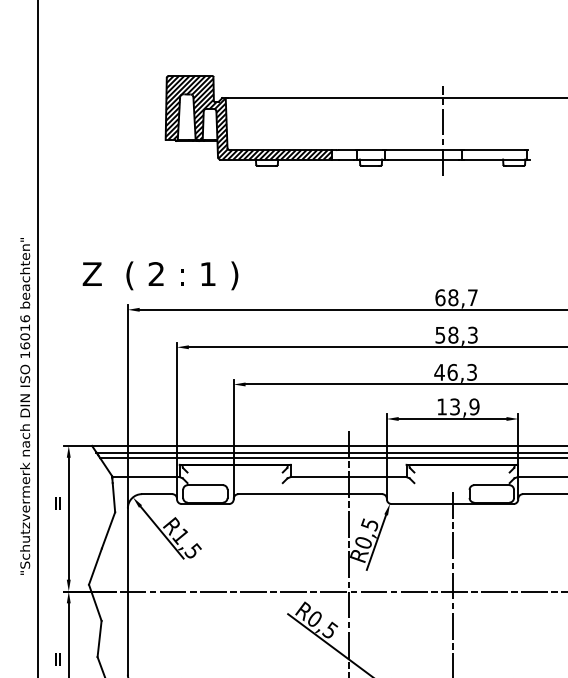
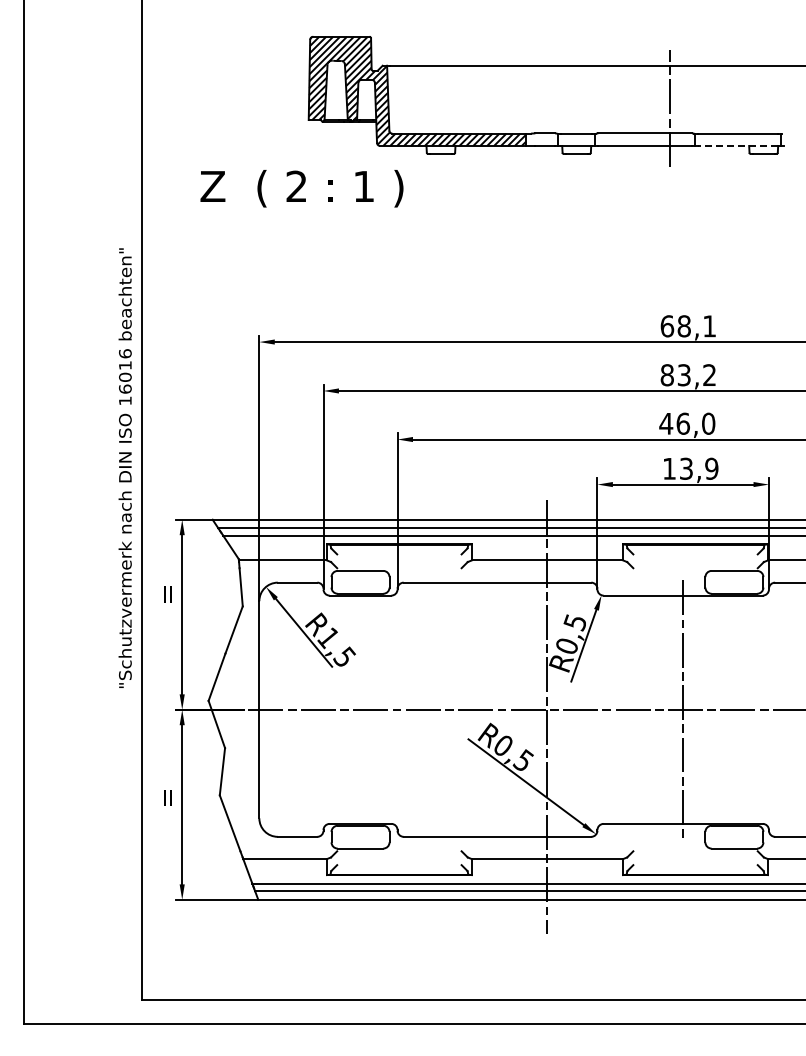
line: (494, 159) -> (738, 145), solid -> dashed
text: (160, 275) -> (301, 188), moved
text: (472, 297) -> (709, 326), 68,7 -> 68,1
text: (455, 335) -> (687, 375), 58,3 -> 83,2
text: (471, 372) -> (708, 423), 46,3 -> 46,0

